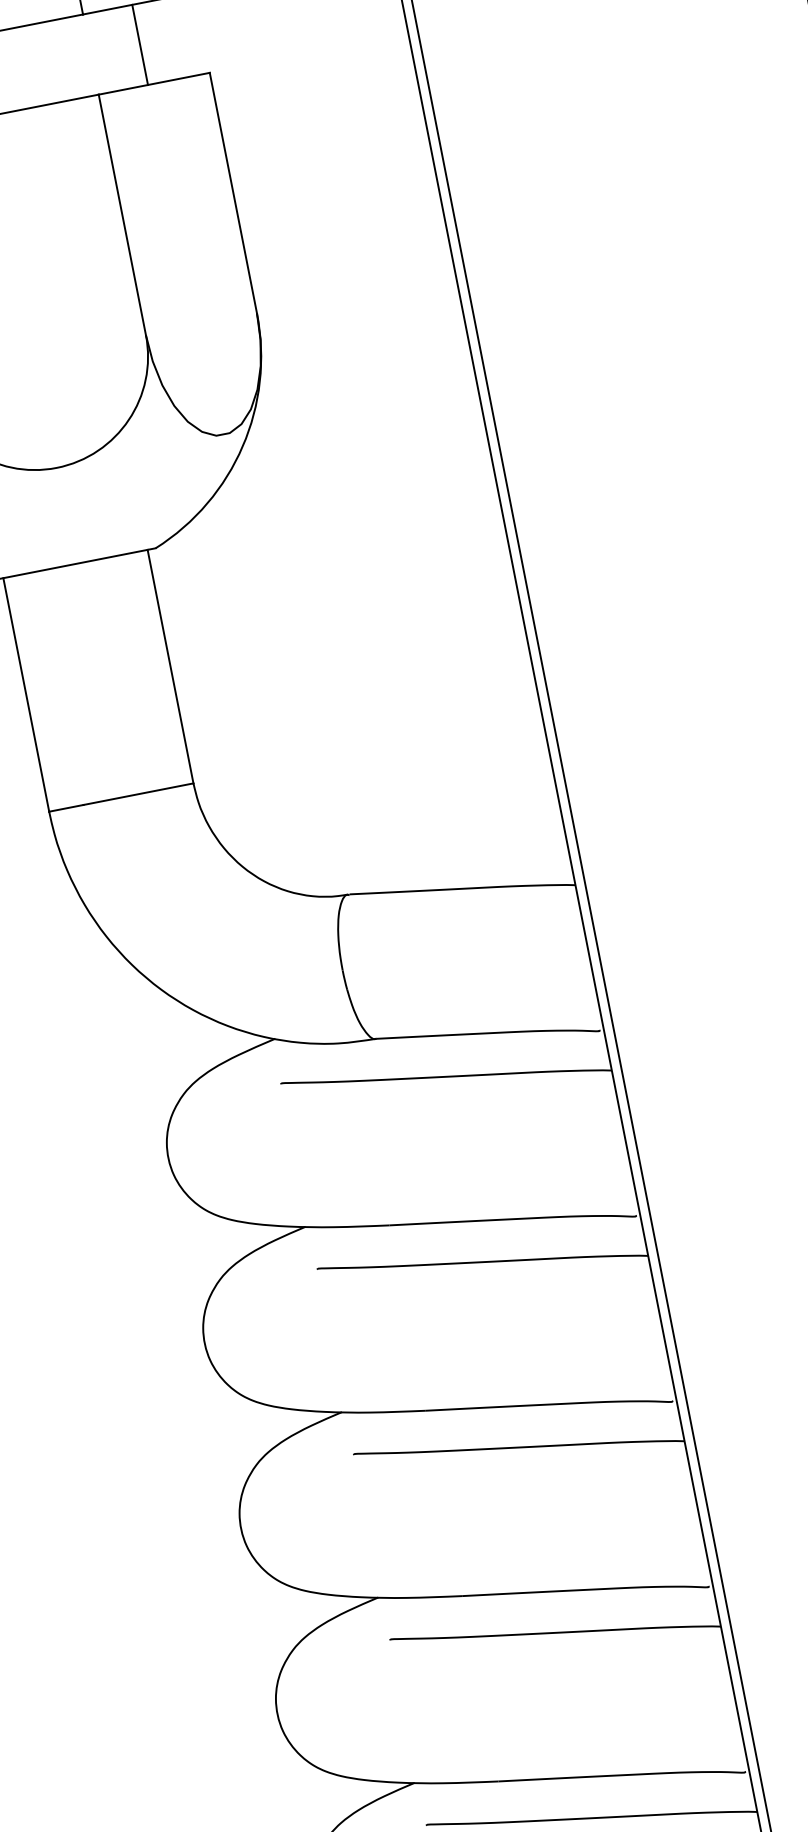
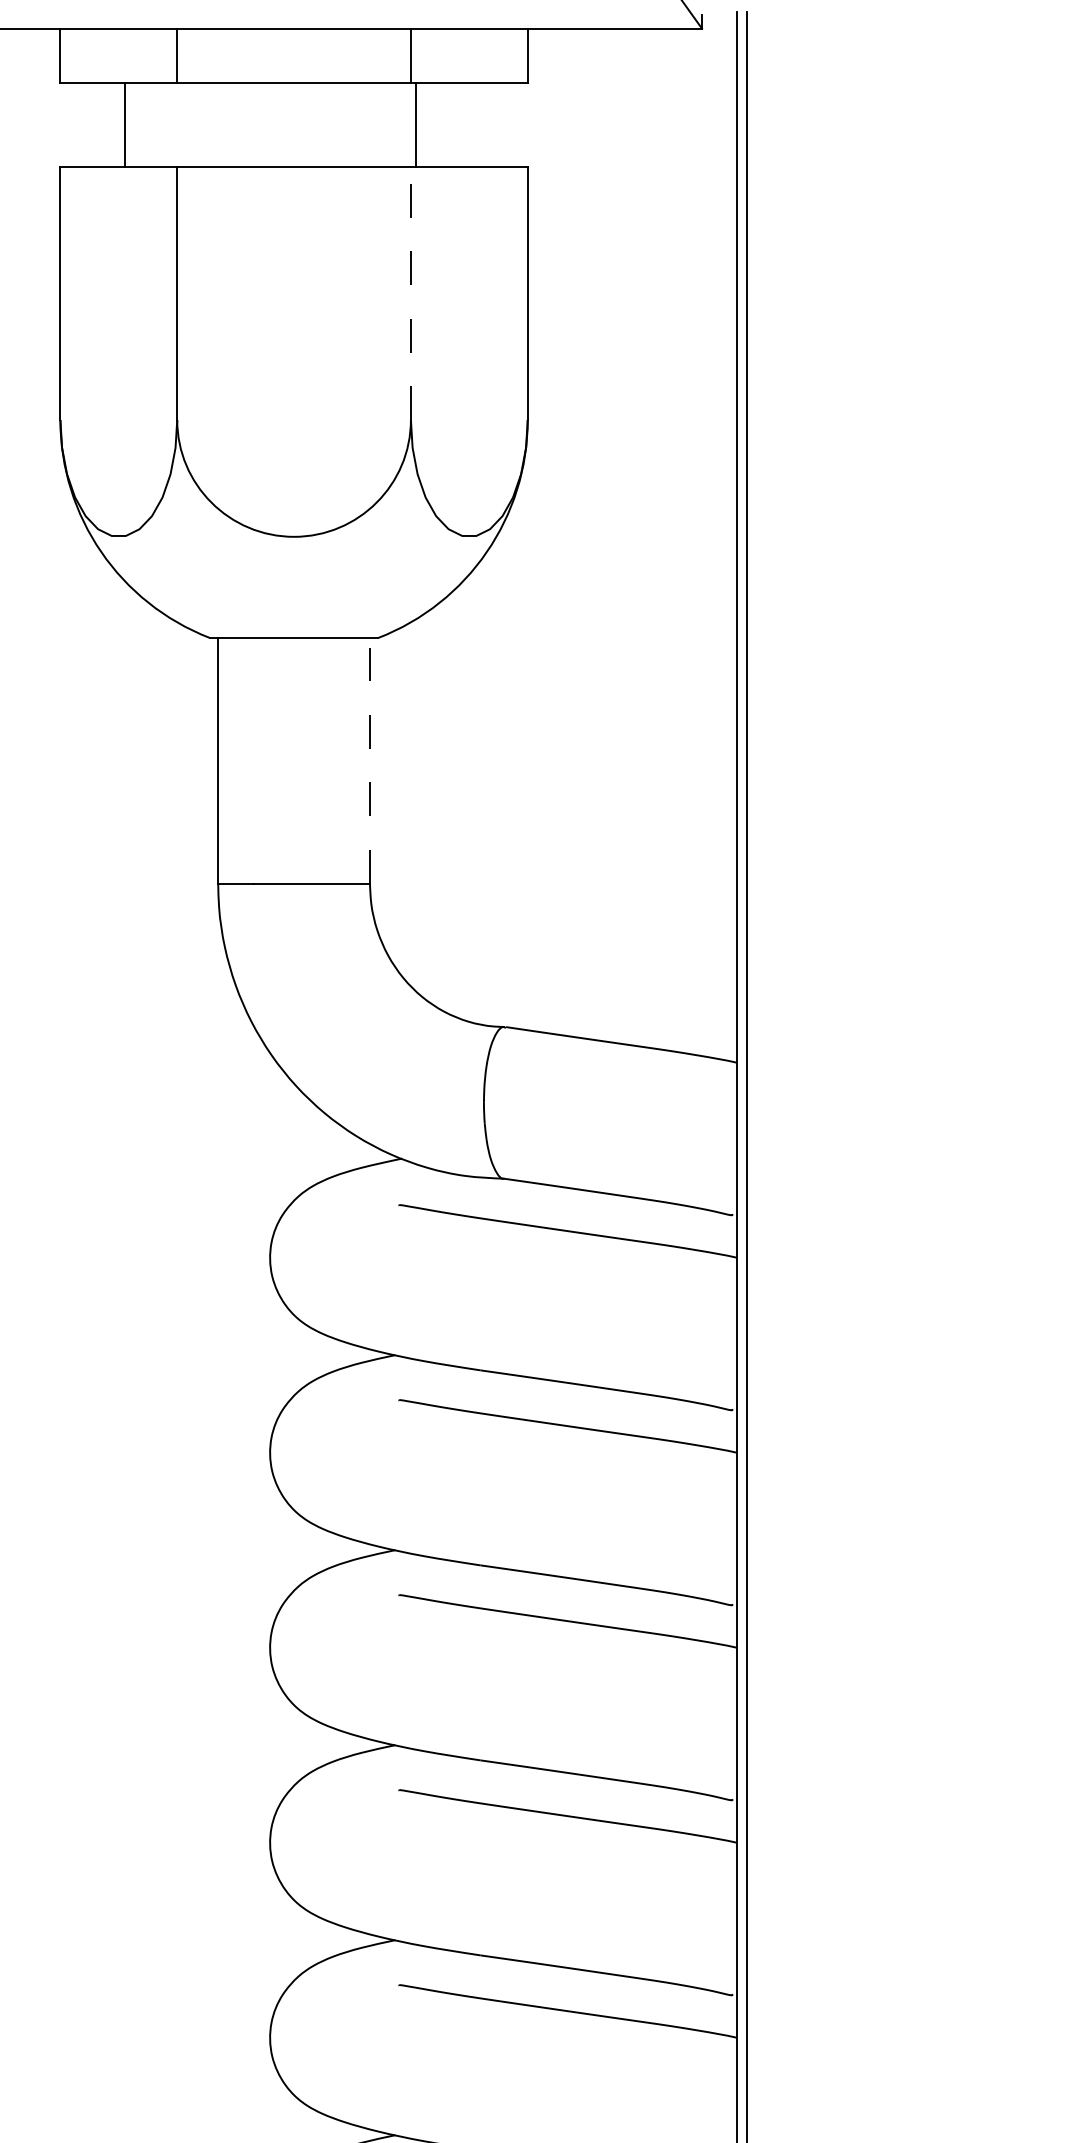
line: (139, 44) -> (415, 124), moved
line: (121, 214) -> (410, 293), solid -> dashed
line: (170, 666) -> (369, 760), solid -> dashed

